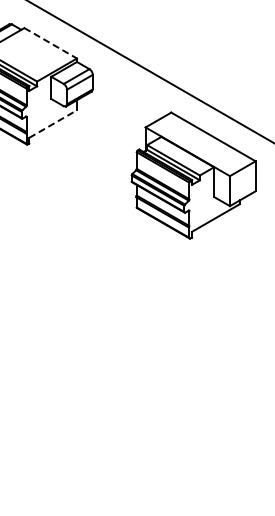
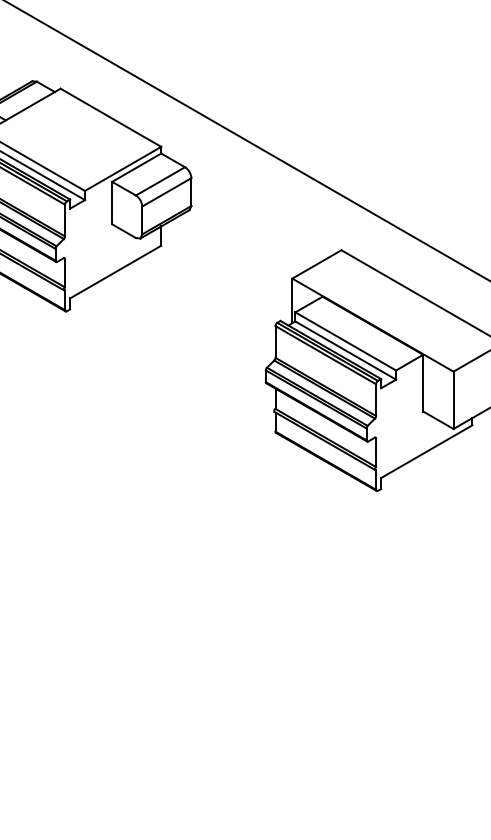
line: (51, 43) -> (112, 118), dashed -> solid
line: (53, 124) -> (116, 272), dashed -> solid

